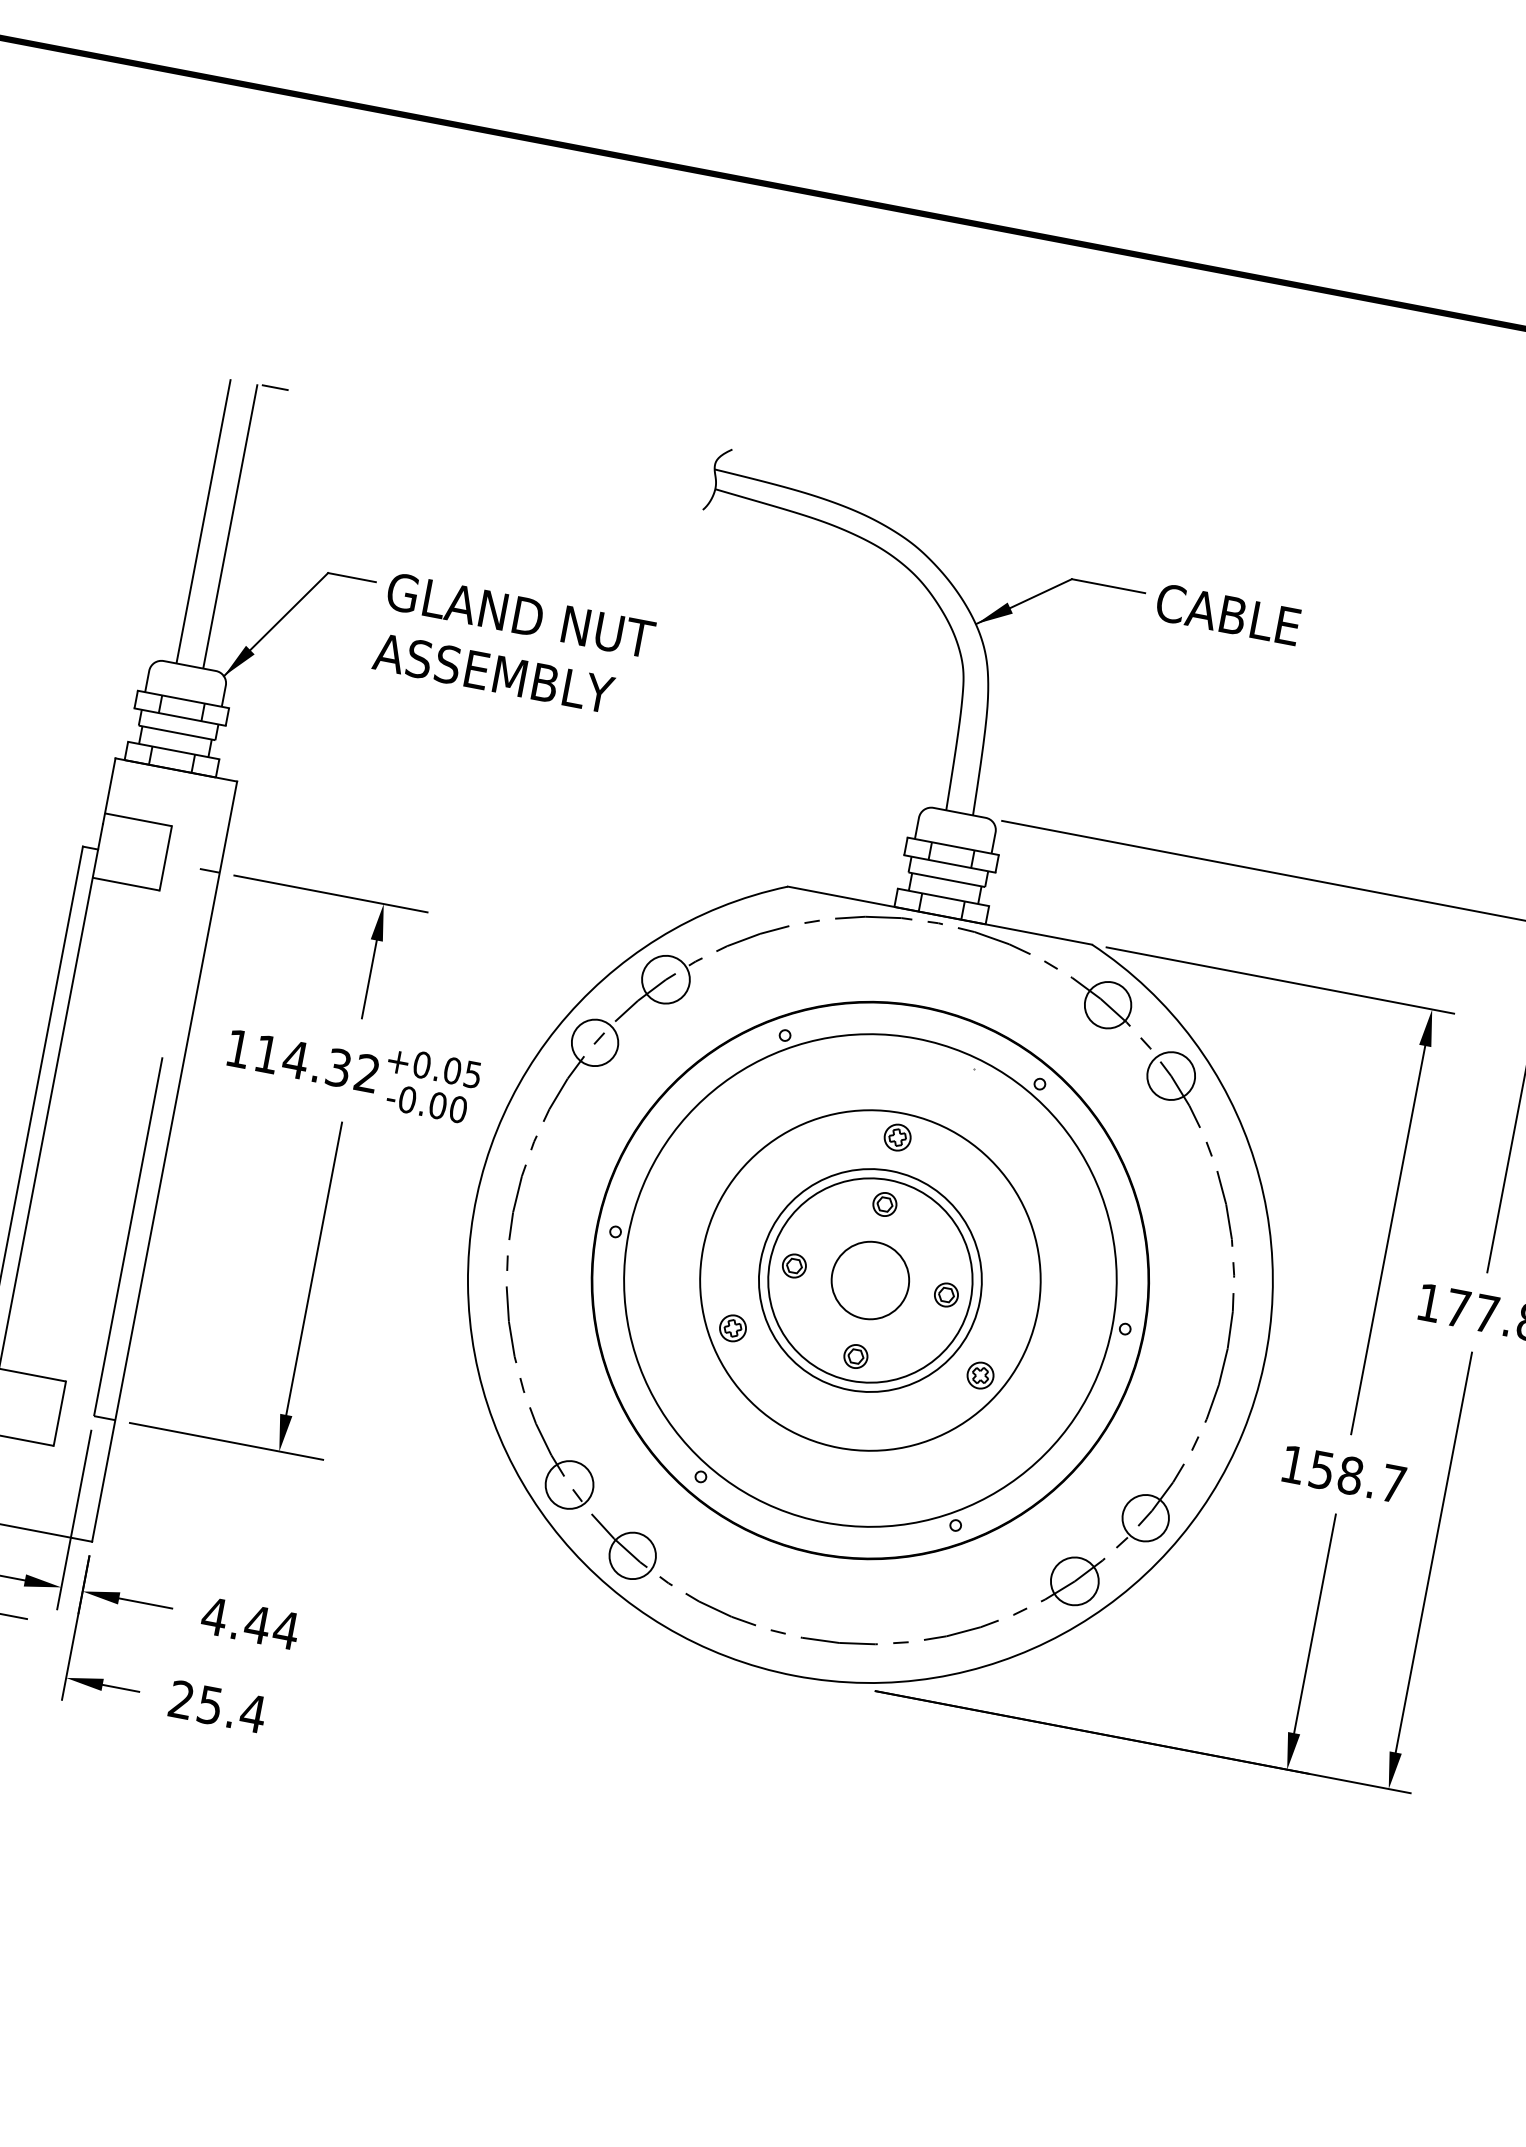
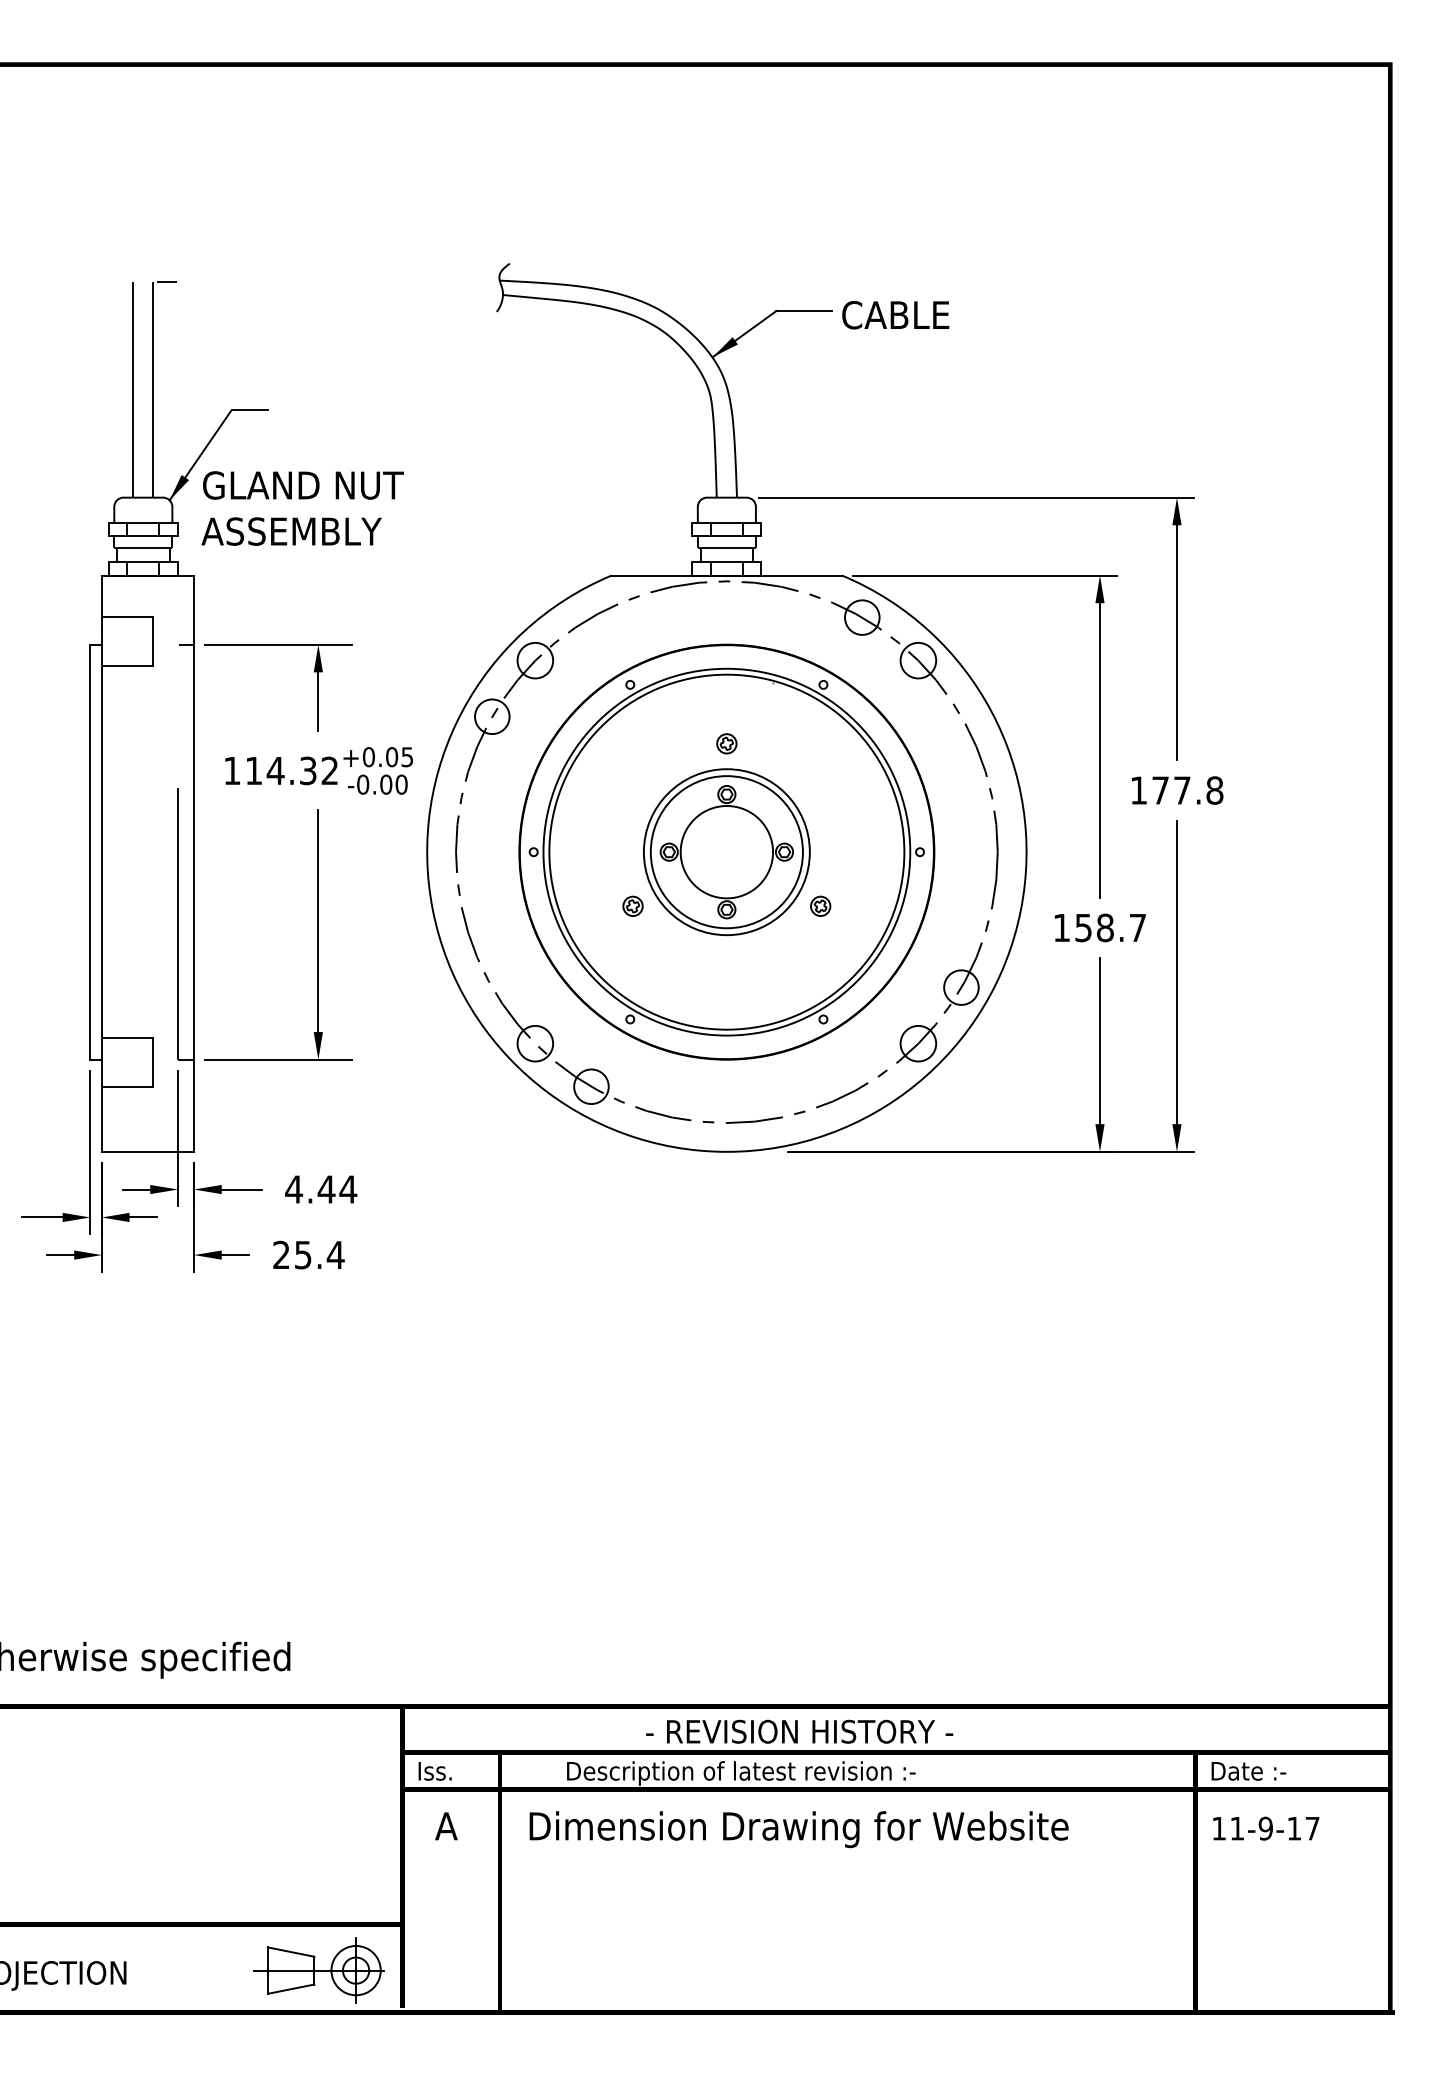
text: (513, 645) -> (302, 508), moved
circle: (870, 1279) -> (726, 851), size x1.4
circle: (869, 1280) -> (726, 852), size x1.6

